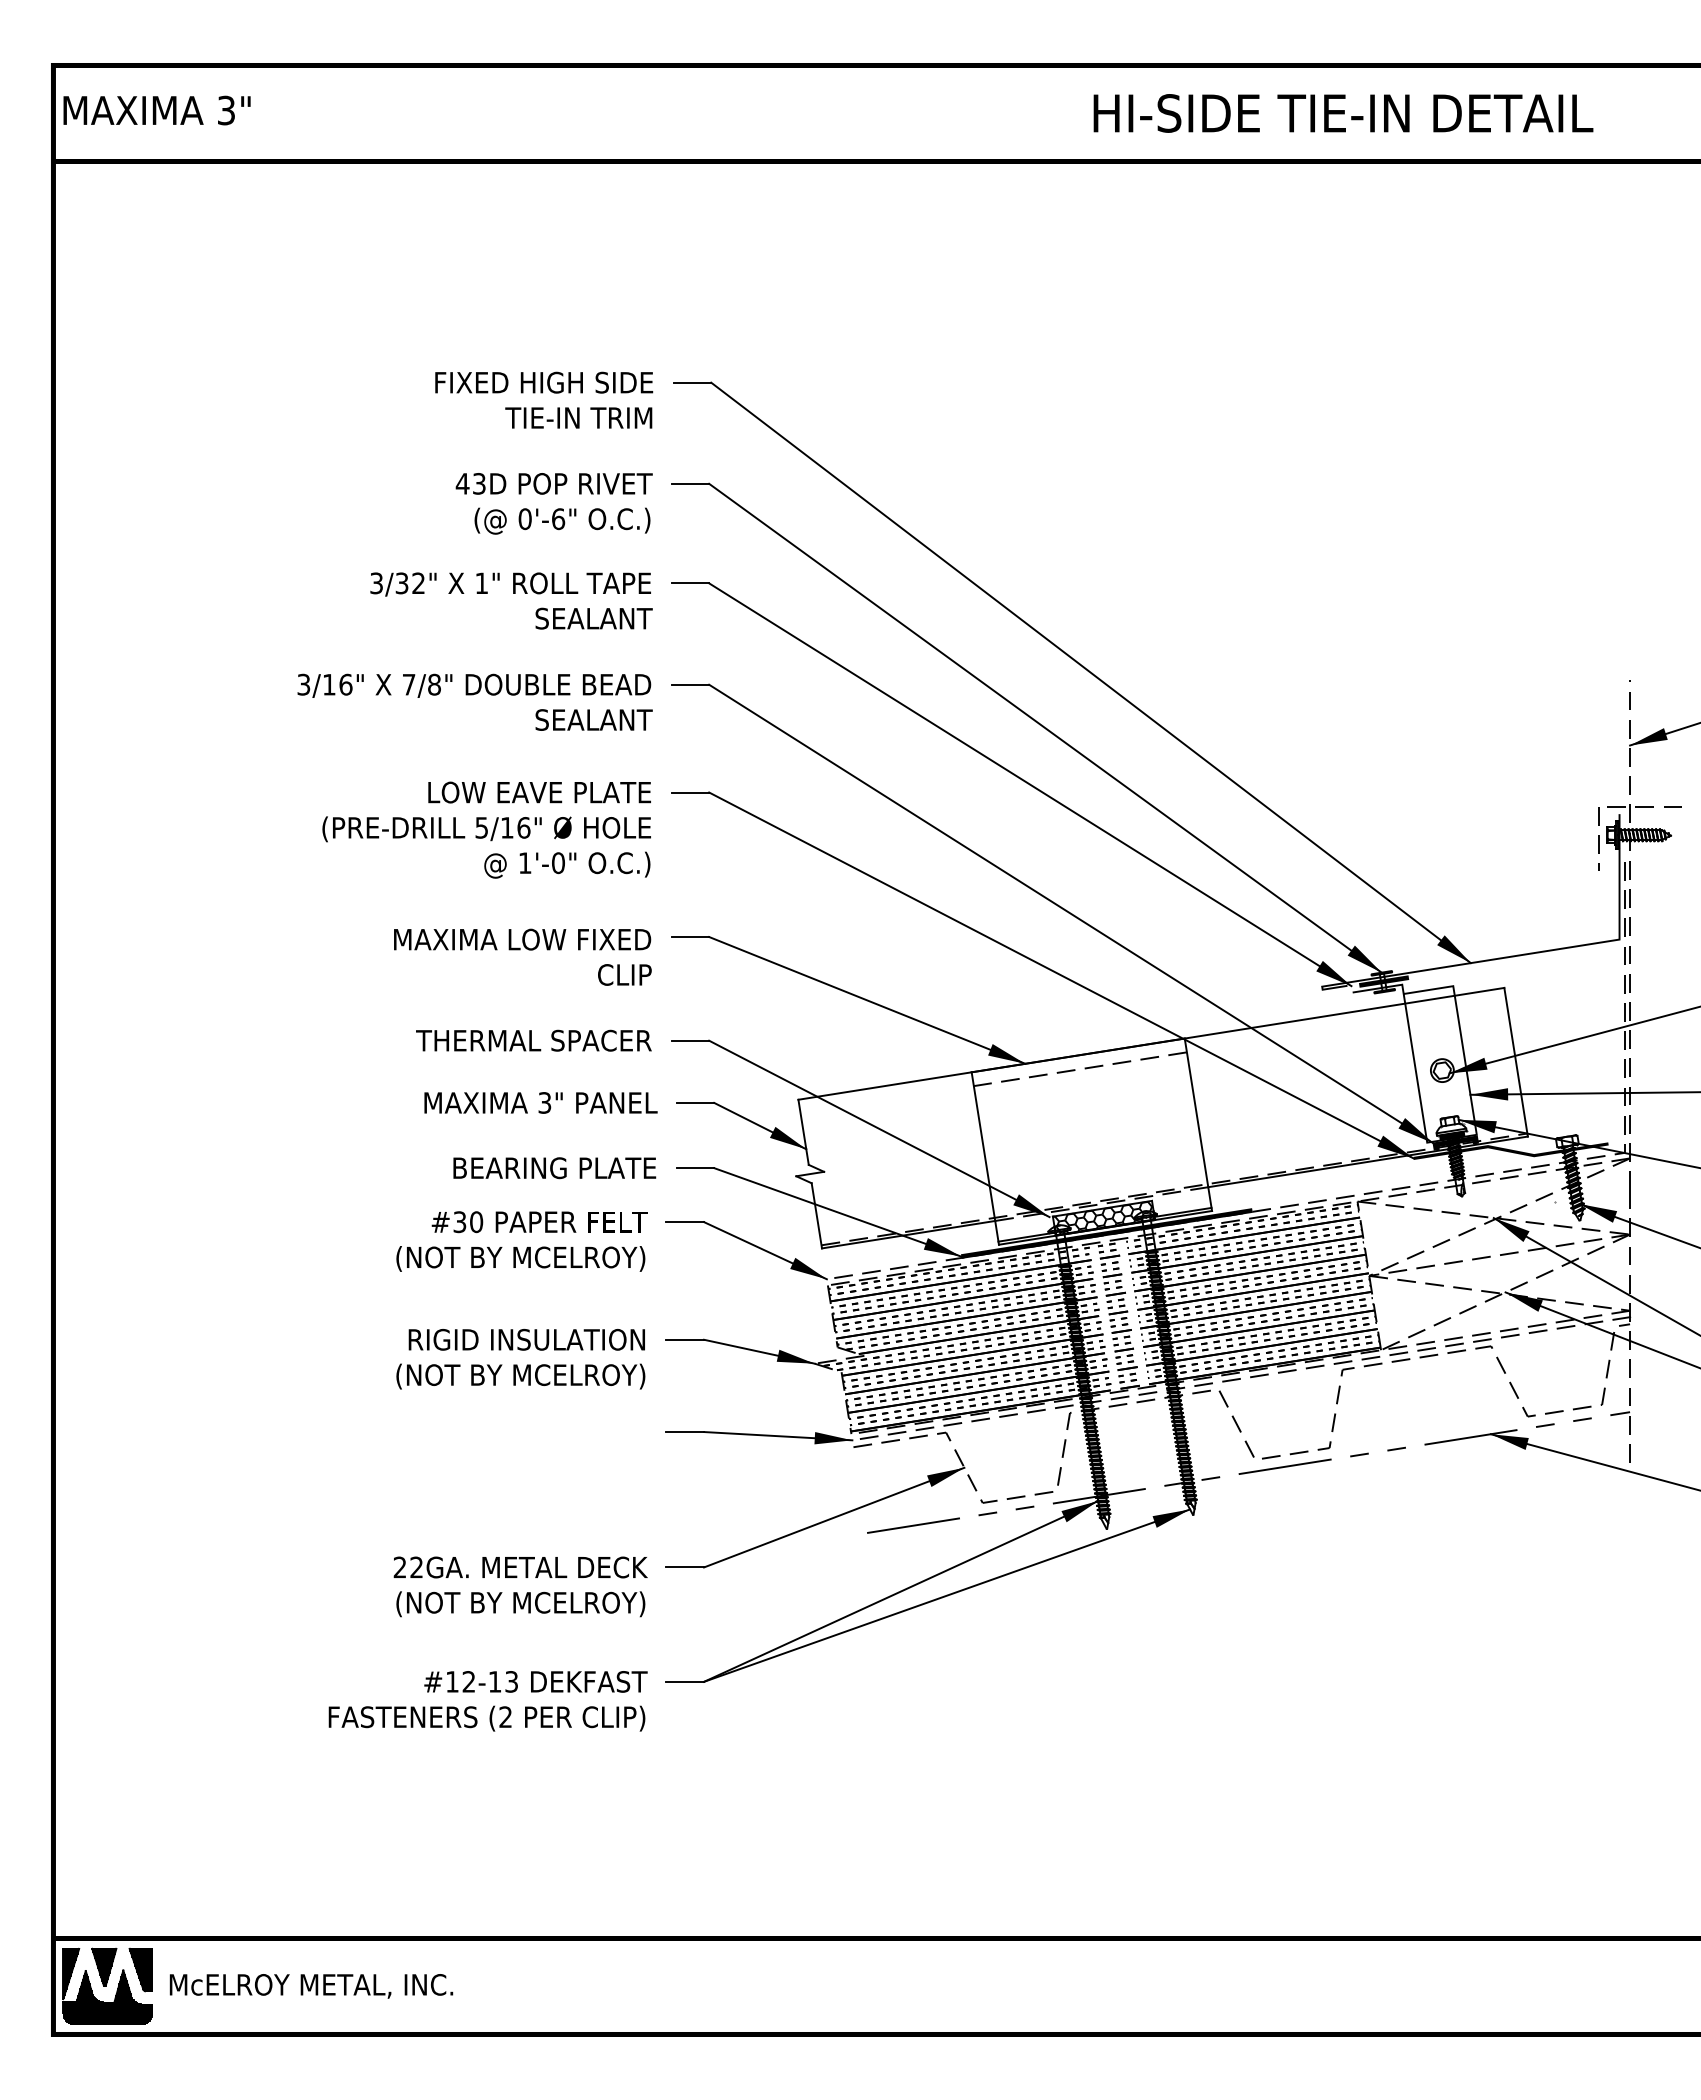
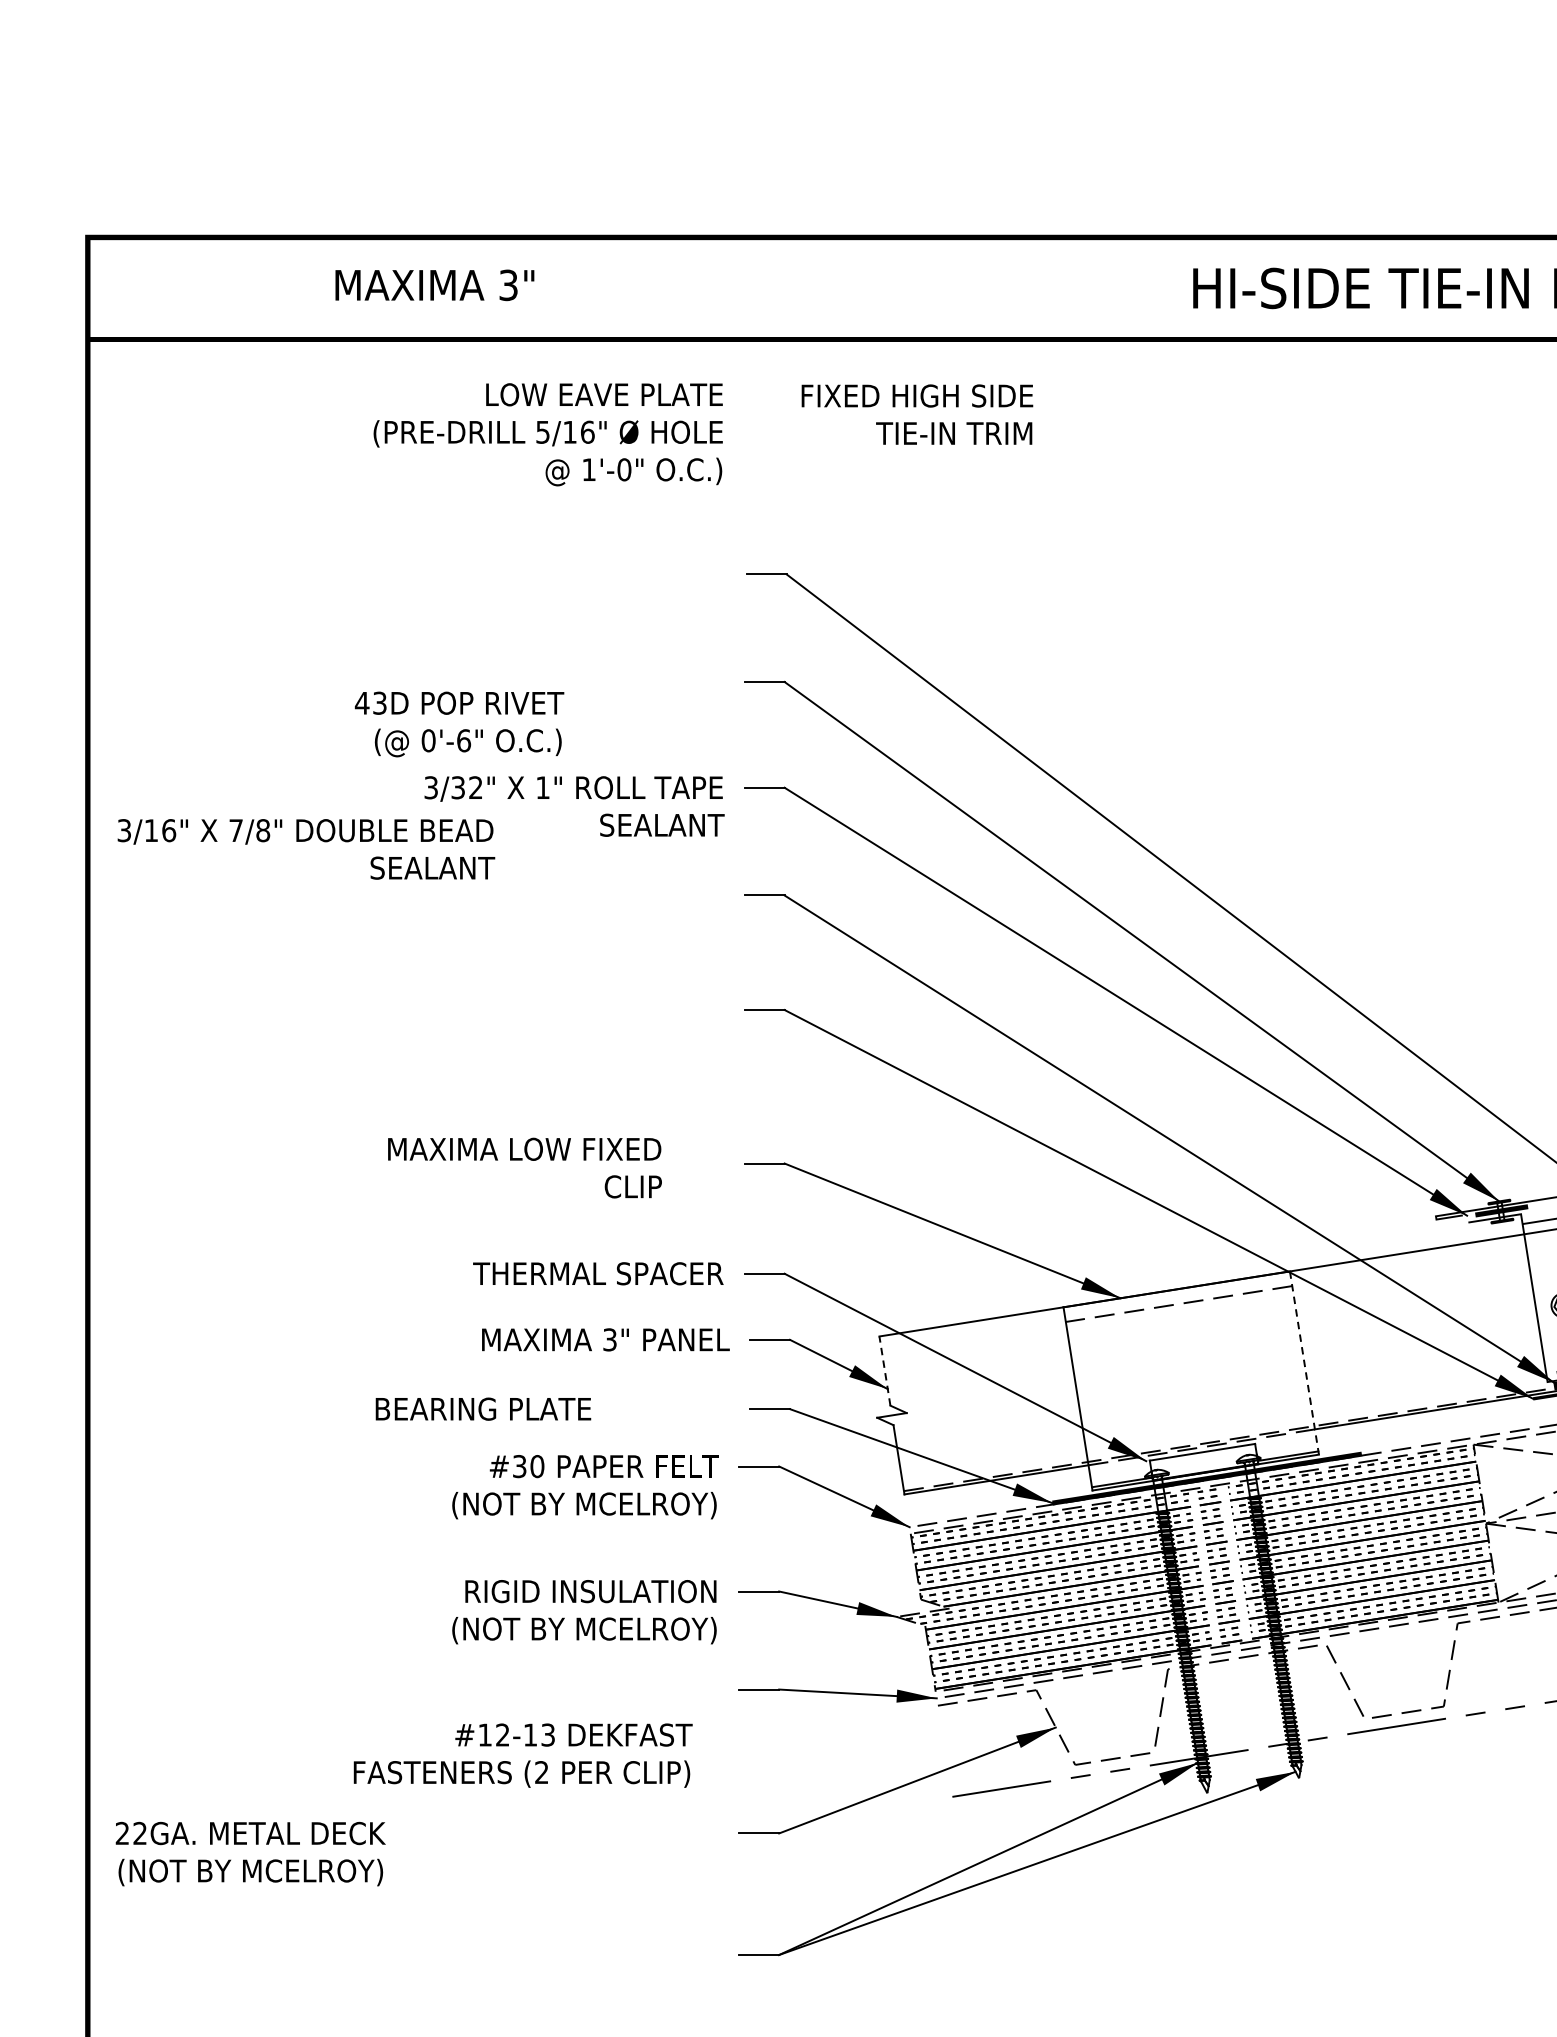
text: (156, 110) -> (434, 285), moved
text: (544, 399) -> (917, 413), moved
text: (553, 503) -> (458, 724), moved
text: (474, 701) -> (305, 848), moved
text: (486, 829) -> (547, 434), moved
text: (522, 956) -> (524, 1167), moved
line: (1198, 1125) -> (1304, 1363), solid -> dashed
line: (803, 1132) -> (884, 1371), solid -> dashed
text: (554, 1168) -> (483, 1409), moved
hatch: (1103, 1217) -> (1203, 1461), removed
text: (520, 1586) -> (250, 1853), moved
text: (487, 1701) -> (522, 1755), moved

